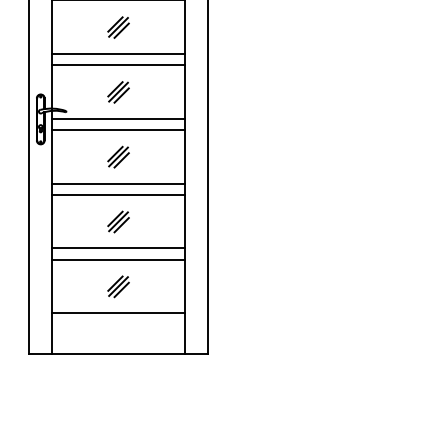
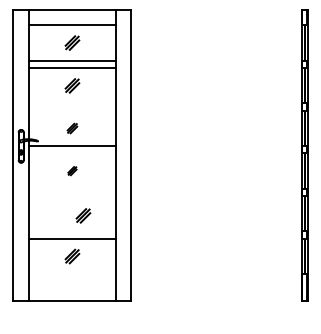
line: (118, 54) -> (72, 103), removed
line: (118, 64) -> (72, 110), removed
part: (118, 92) -> (72, 128), size x0.7
line: (118, 130) -> (72, 153), removed
part: (118, 156) -> (72, 170), size x0.6
line: (118, 183) -> (72, 188), removed
line: (118, 195) -> (72, 196), removed
part: (118, 221) -> (83, 215), moved
line: (118, 248) -> (72, 231), removed
line: (118, 312) -> (72, 273), removed

